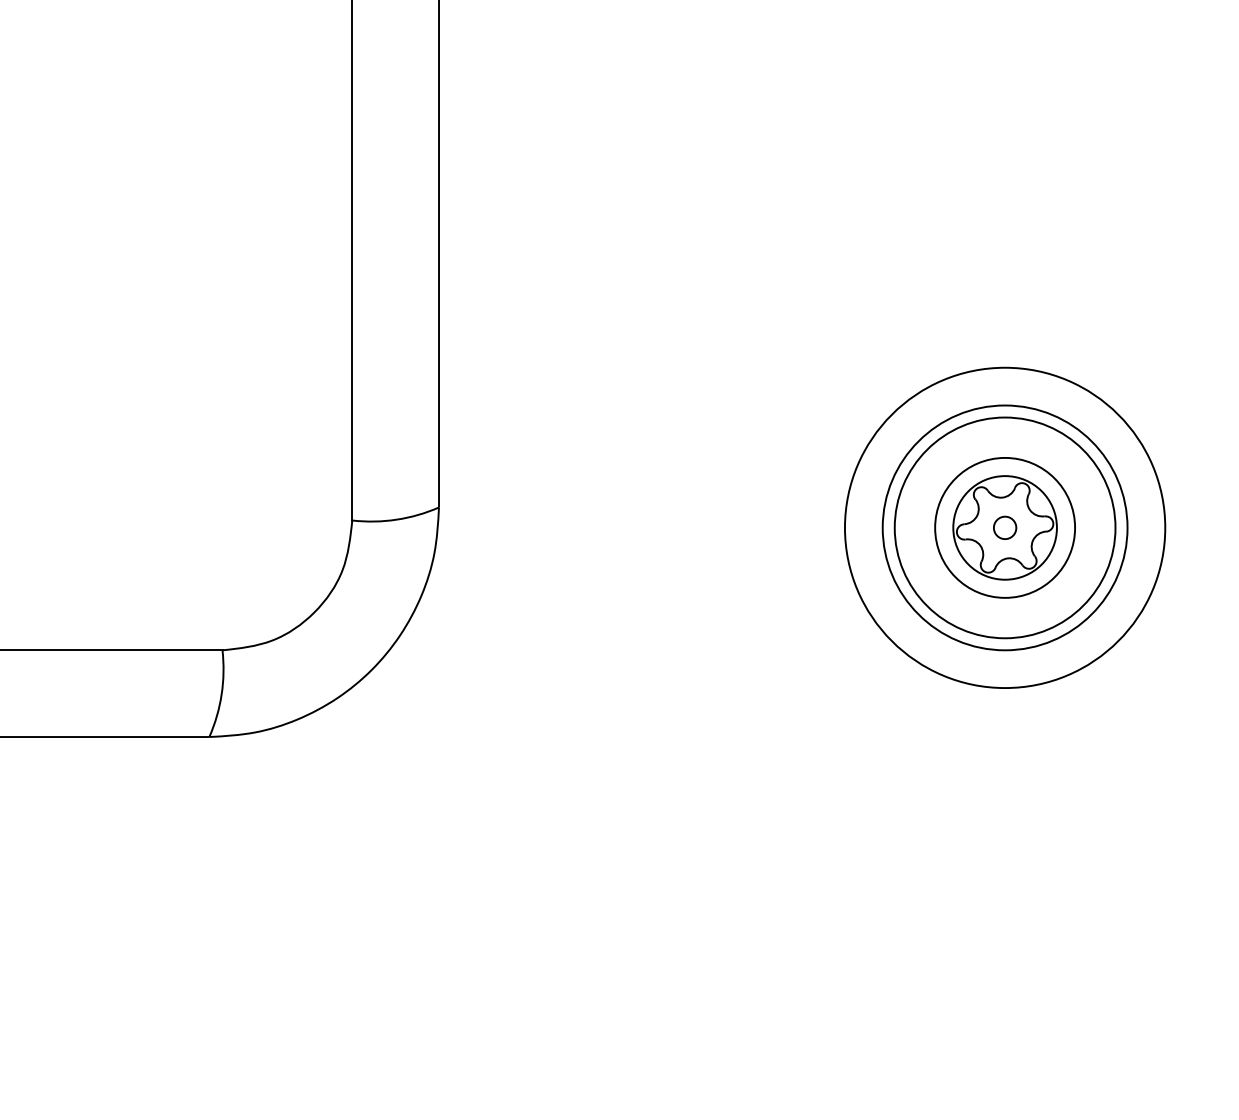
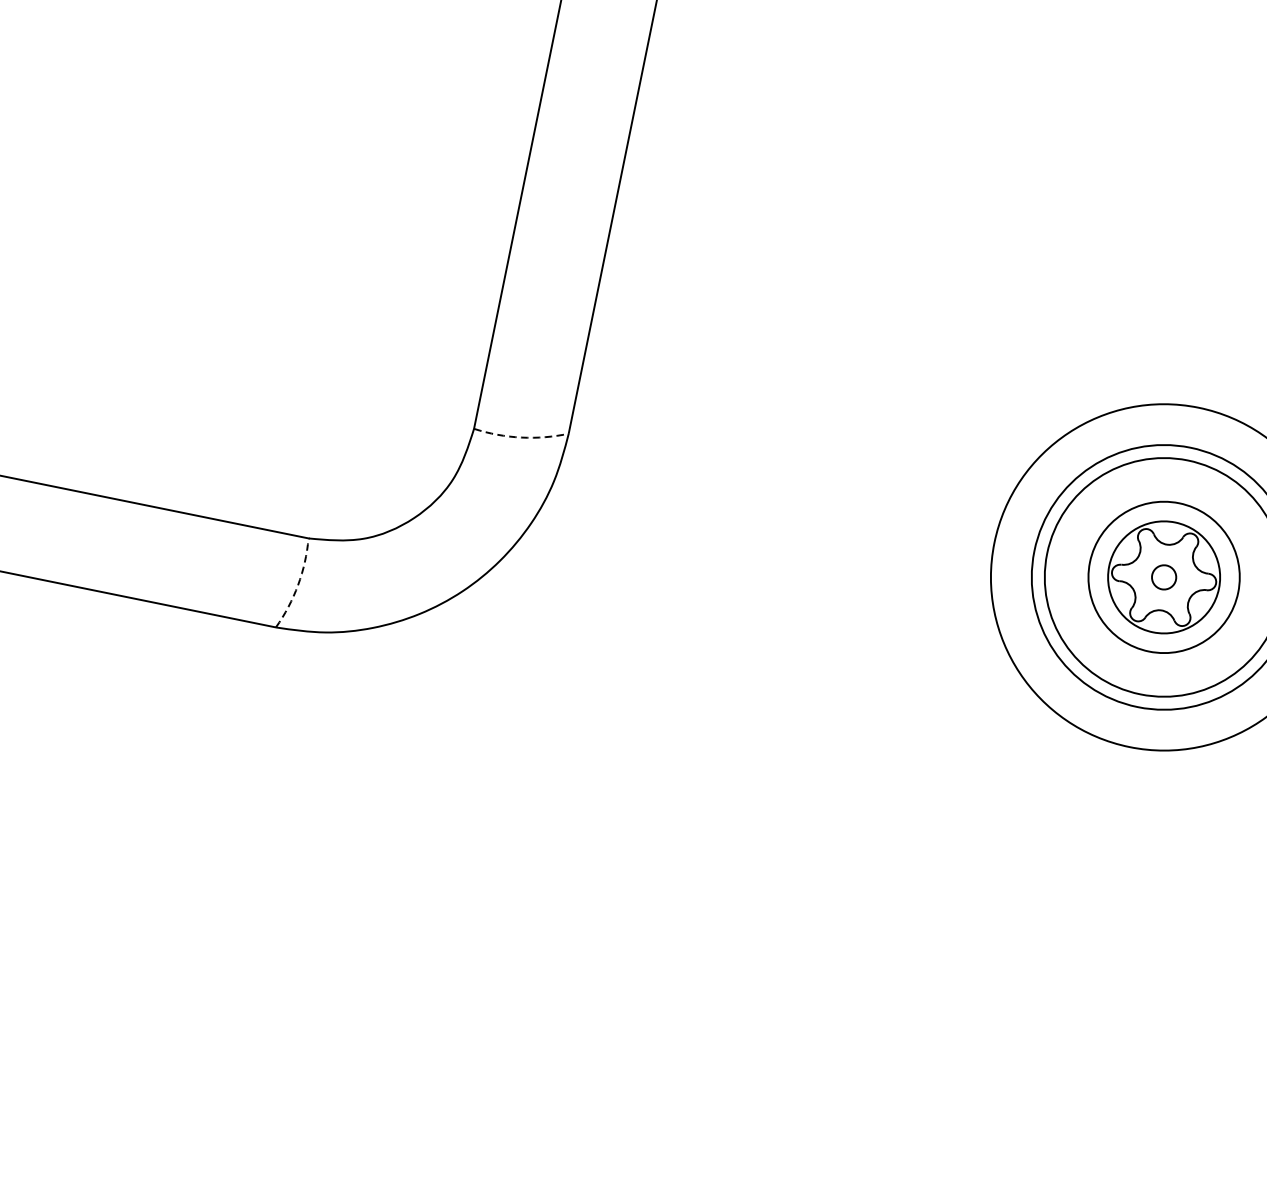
arc: (396, 519) -> (521, 437), solid -> dashed
arc: (221, 694) -> (297, 584), solid -> dashed

